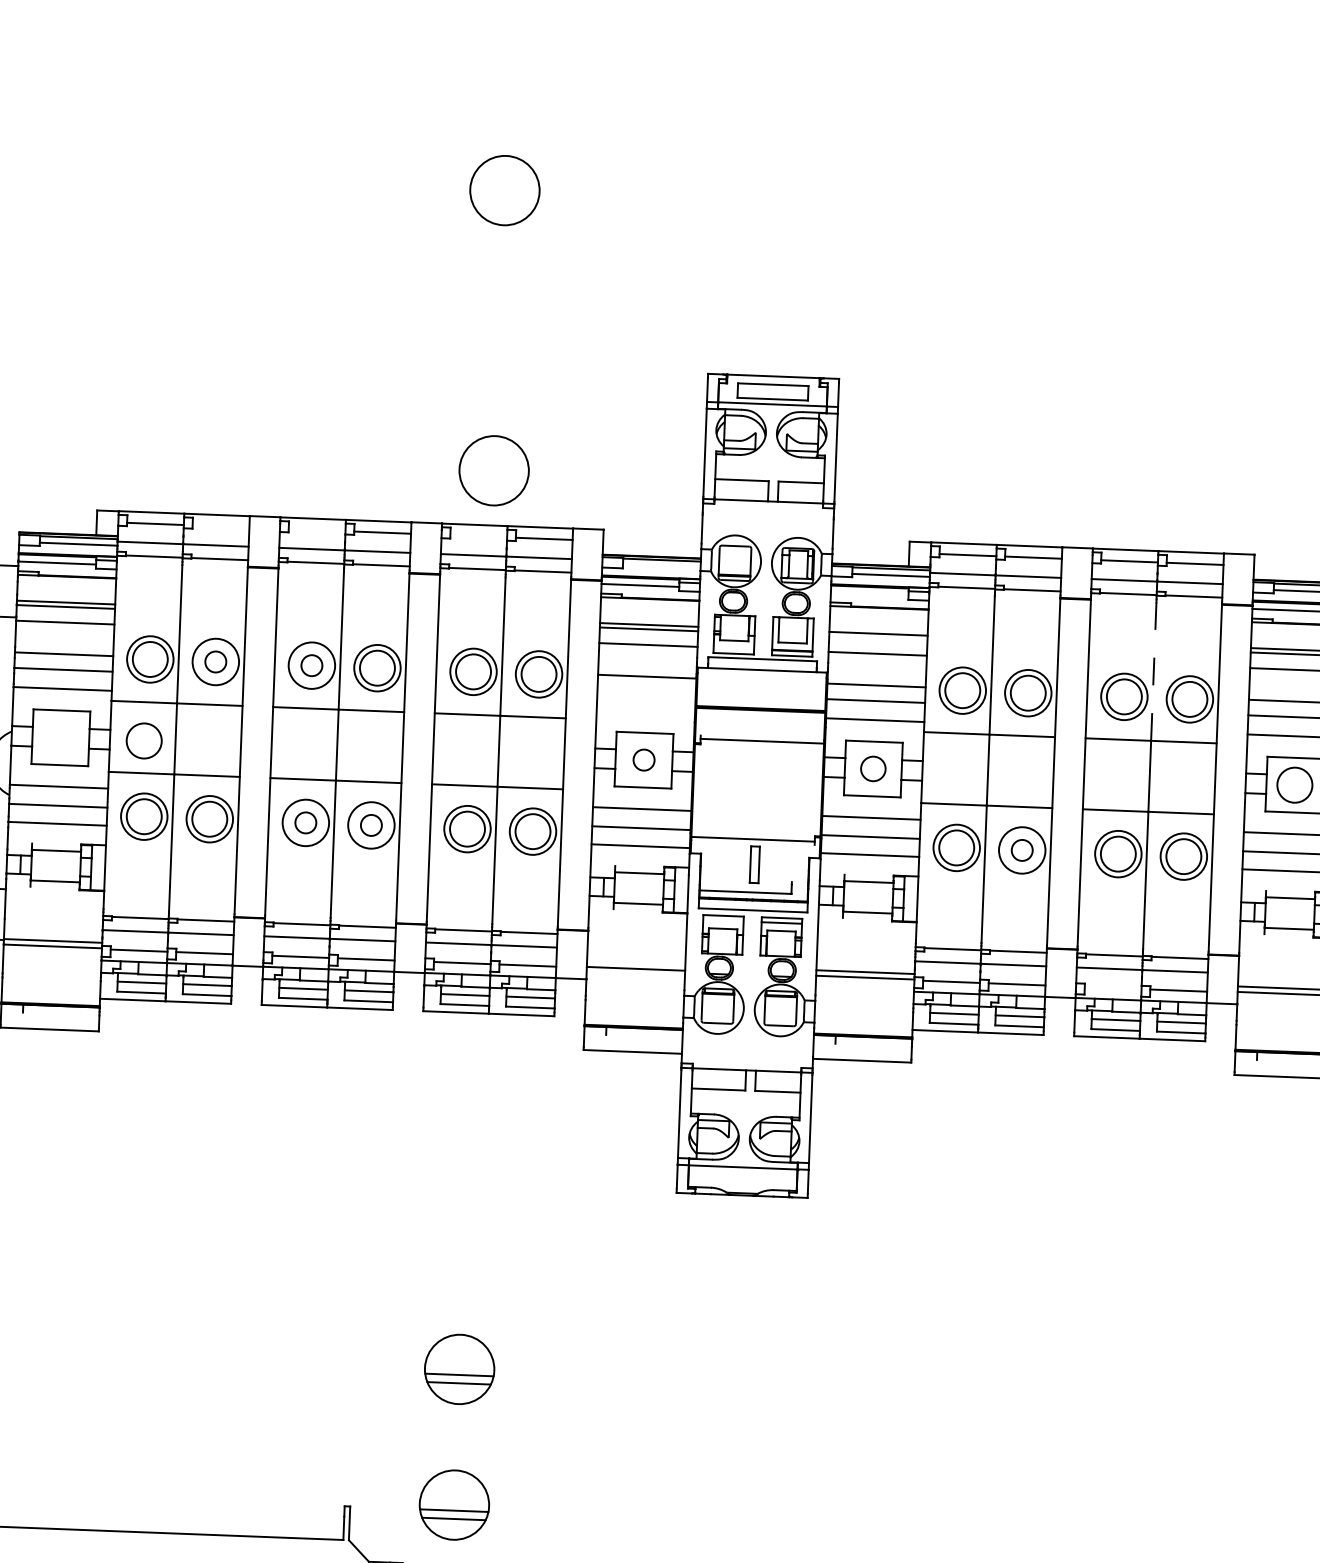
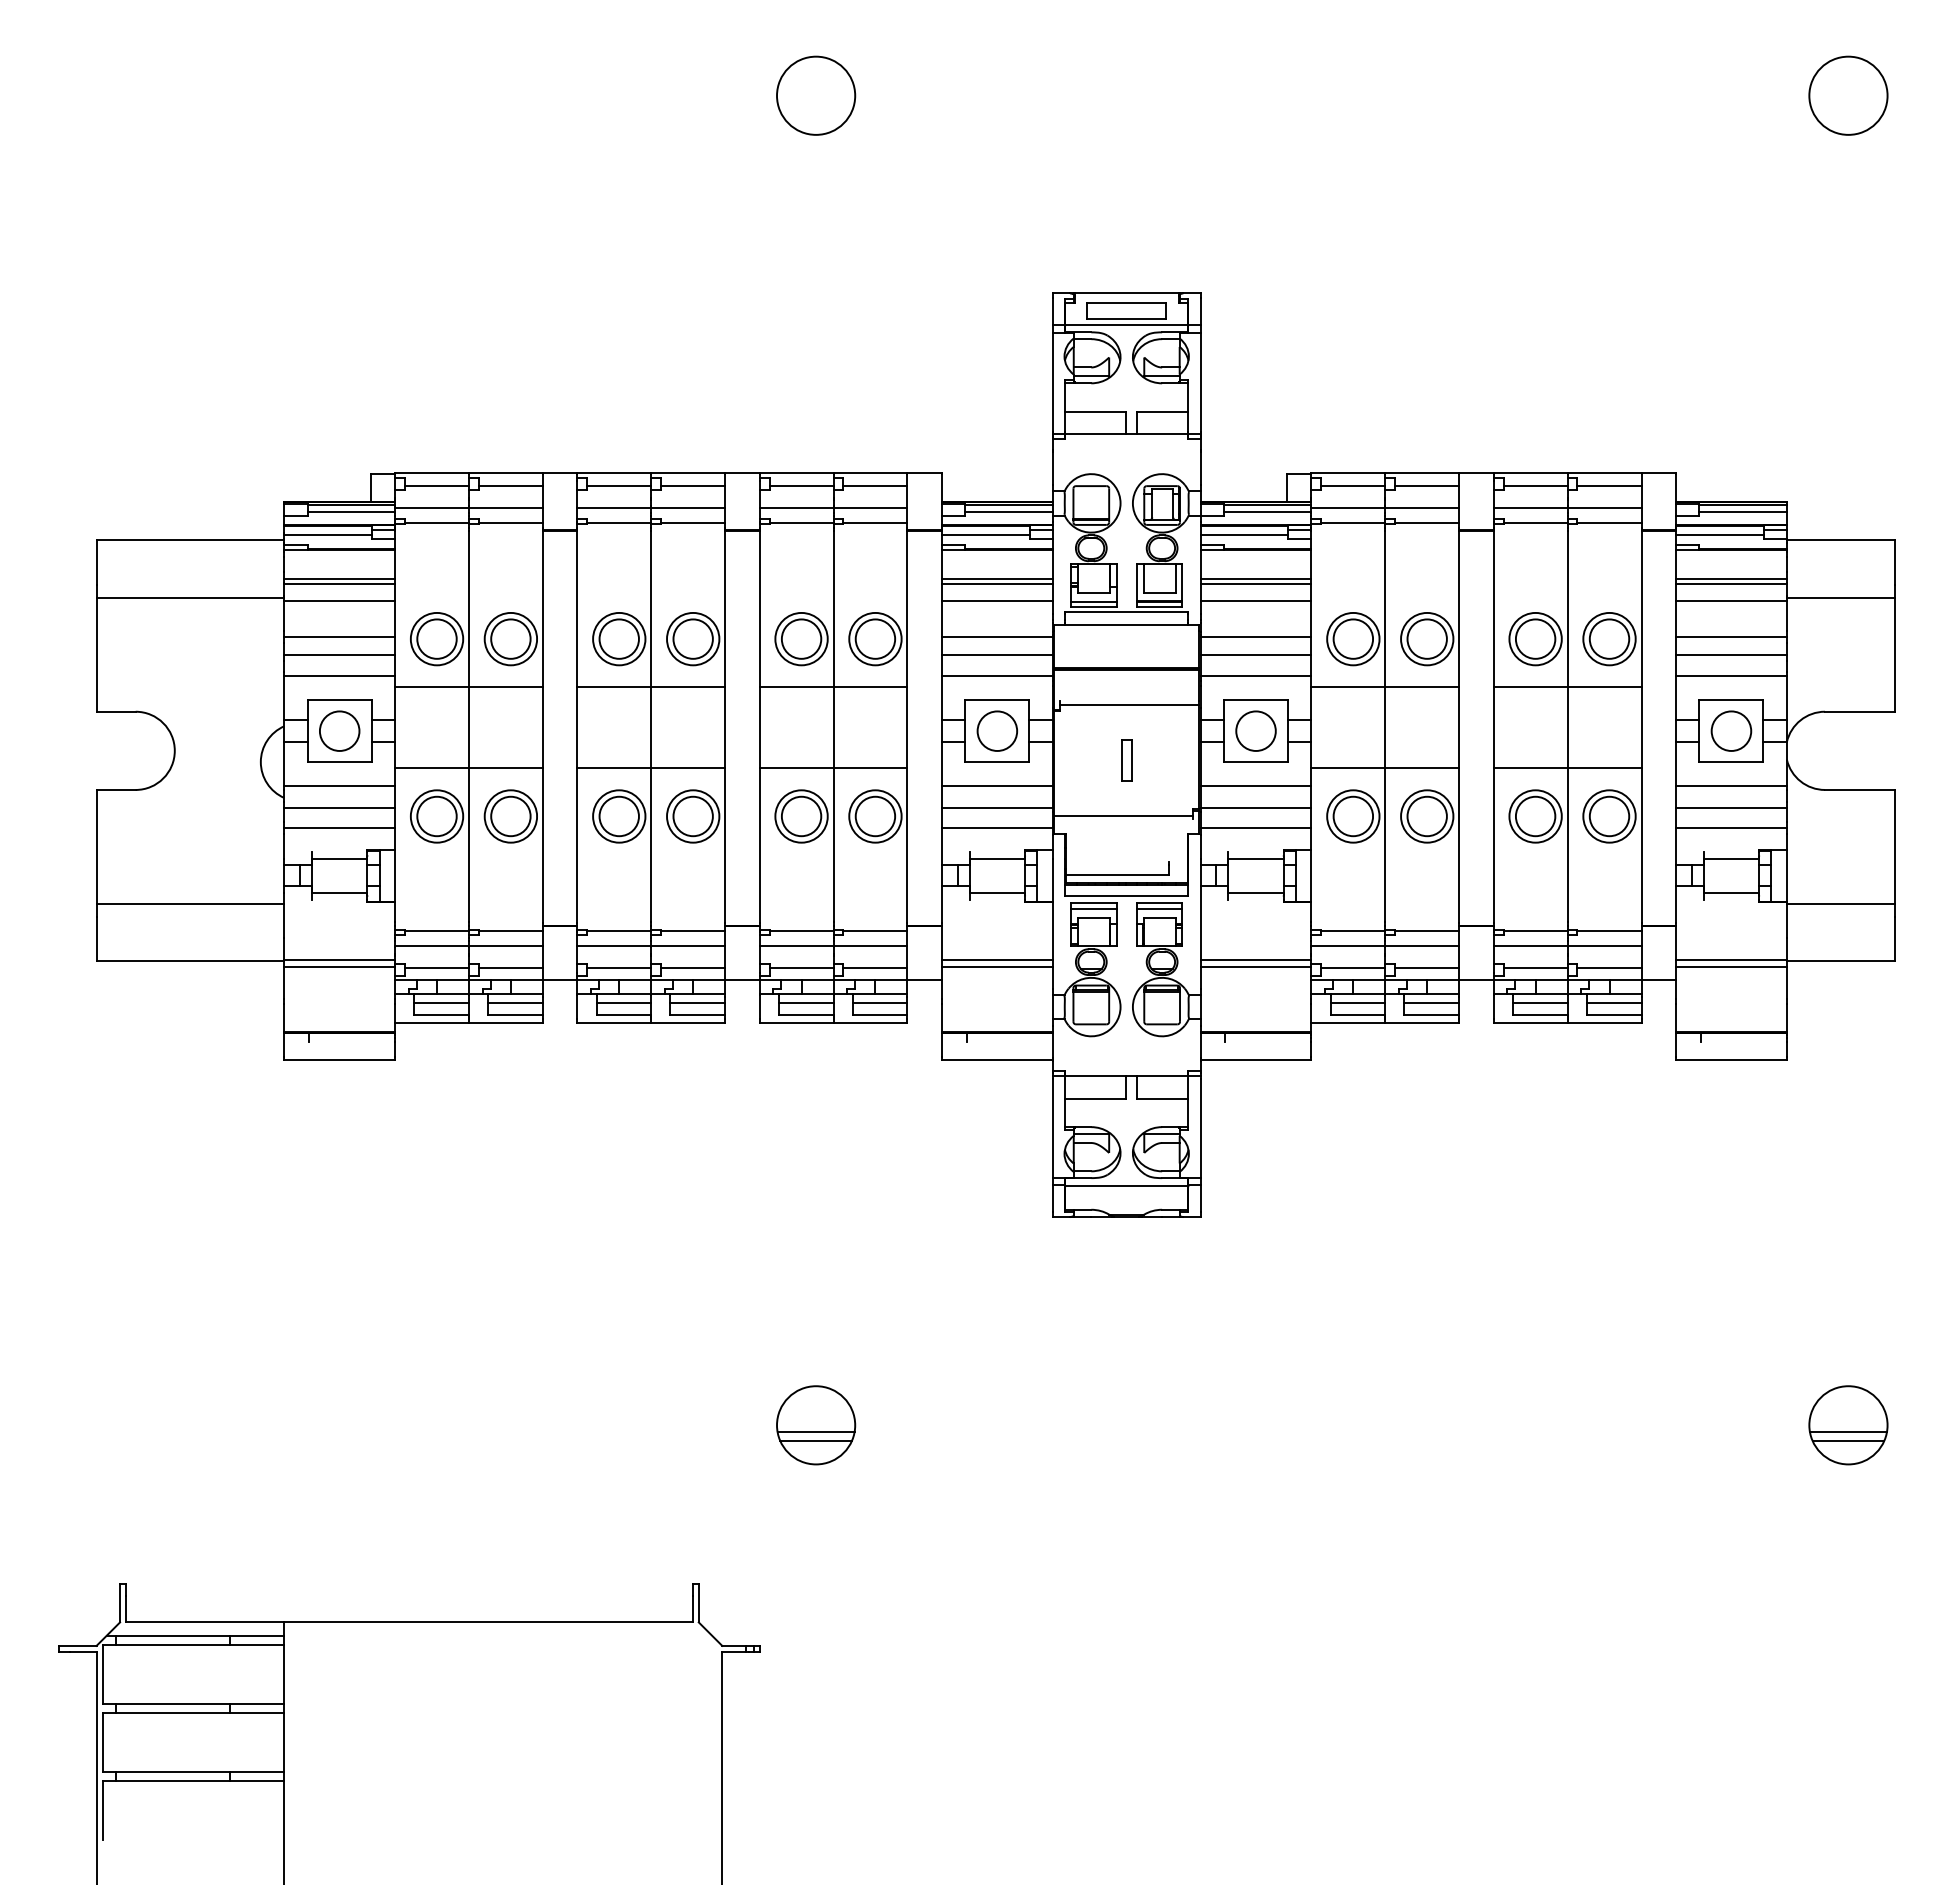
circle: (494, 470) -> (816, 411), removed
line: (220, 526) -> (510, 486), added
line: (317, 530) -> (619, 486), added
line: (478, 536) -> (801, 486), added
line: (661, 566) -> (1008, 512), added
line: (869, 594) -> (1244, 534), added
line: (877, 638) -> (1255, 583), added
line: (733, 648) -> (1093, 601), added
circle: (215, 661) -> (510, 638), size x1.67
circle: (311, 665) -> (618, 638), size x1.67
line: (1153, 670) -> (1567, 608), dashed -> solid
line: (645, 692) -> (996, 654), added
line: (645, 711) -> (996, 676), added
circle: (144, 740) -> (339, 730), moved
circle: (644, 759) -> (997, 730), size x1.67
circle: (872, 768) -> (1255, 730), size x1.43
circle: (305, 822) -> (618, 816), size x1.67
circle: (370, 825) -> (692, 816), size x1.67
circle: (1021, 850) -> (1426, 816), size x1.67
part: (754, 865) -> (1126, 760), moved
line: (723, 920) -> (1093, 908), added
line: (635, 963) -> (996, 960), added
line: (1113, 988) -> (1535, 967), added
part: (454, 1505) -> (816, 1578), removed

